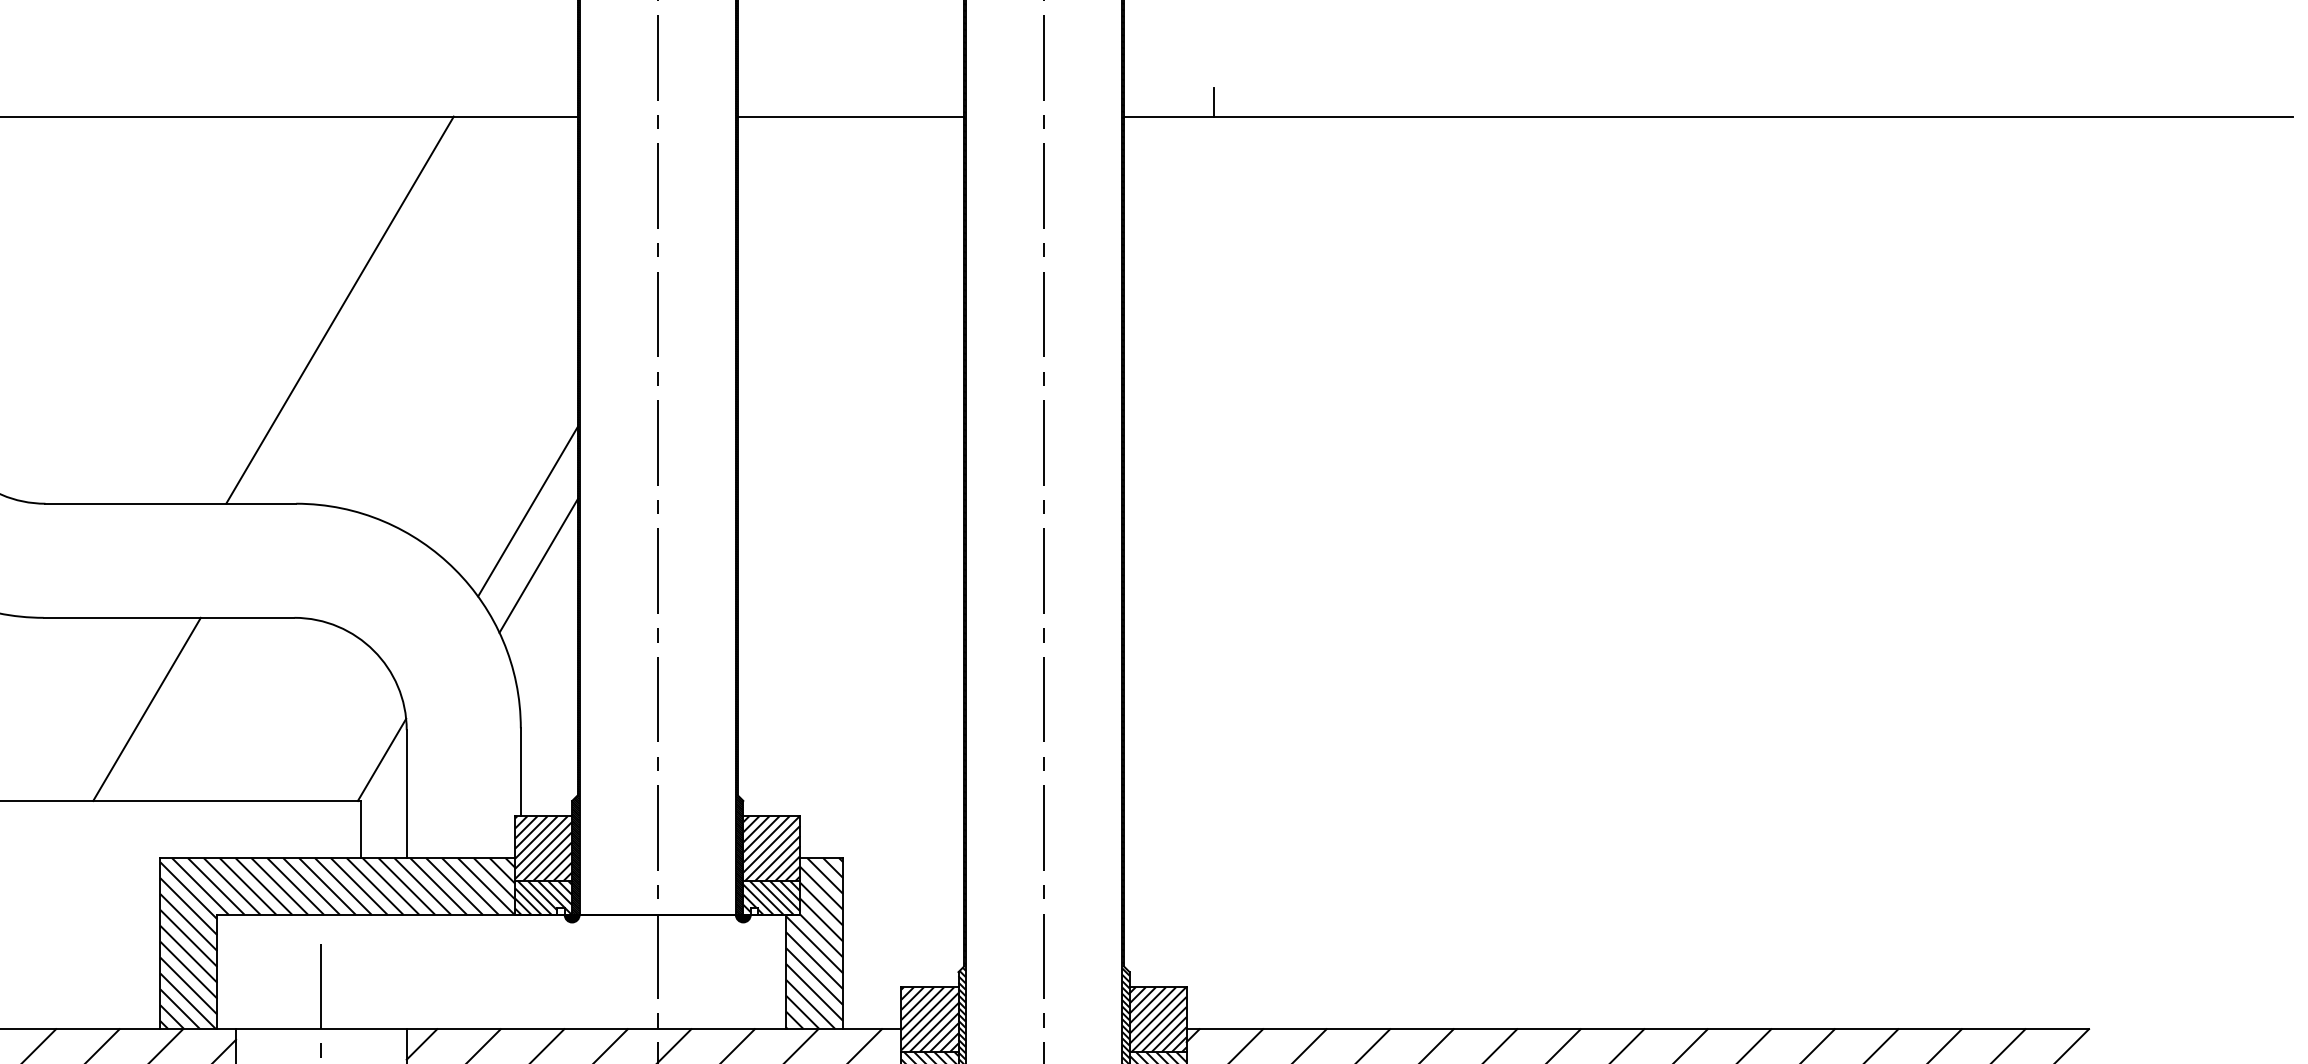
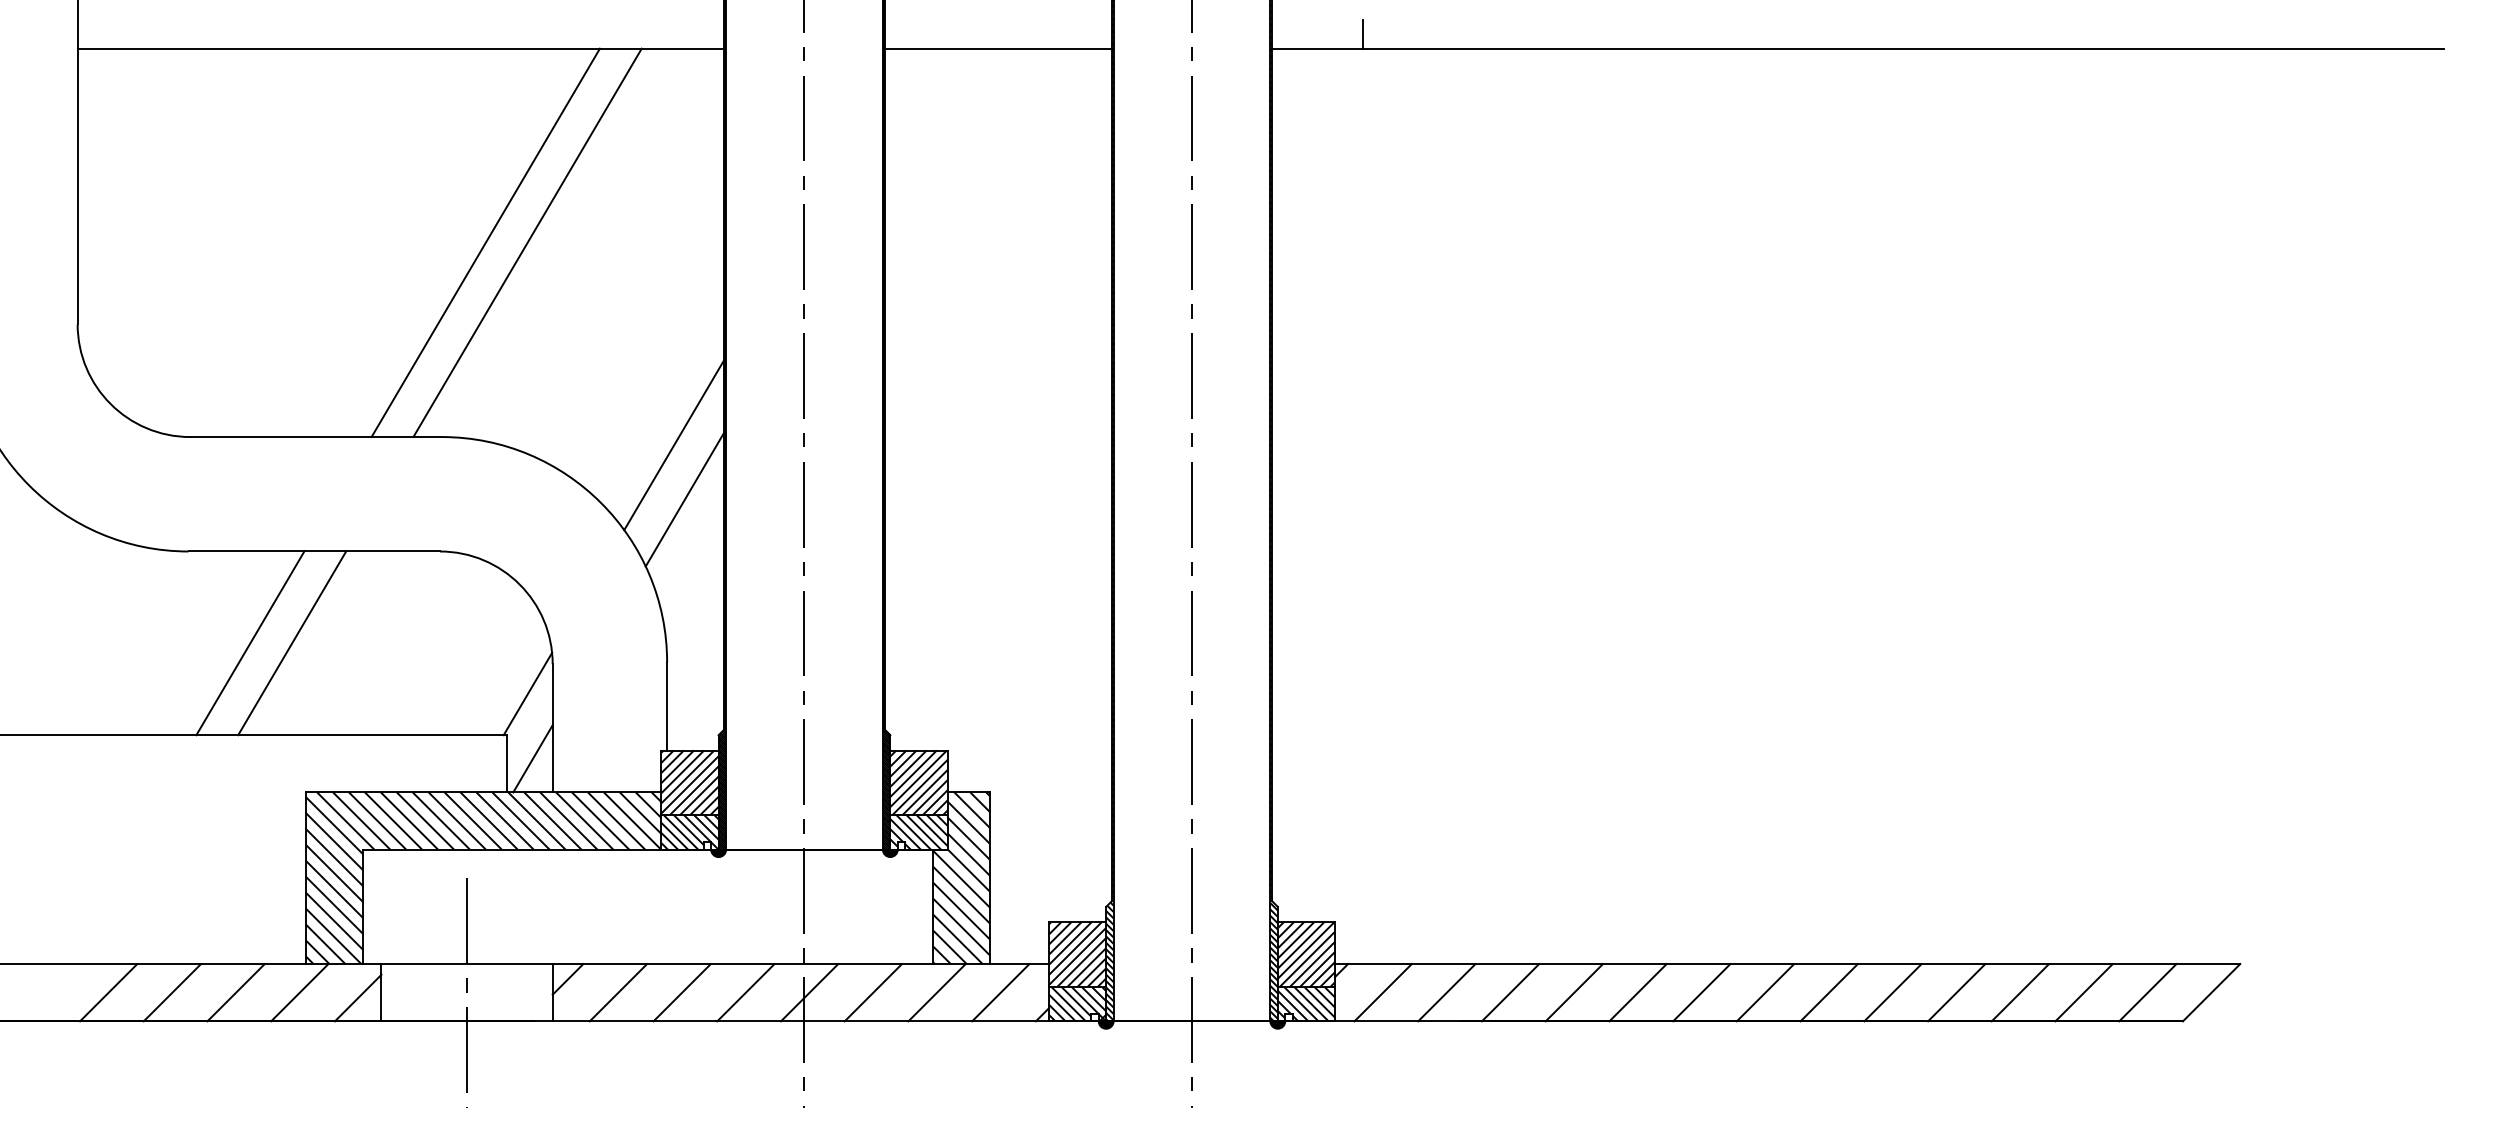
line: (381, 309) -> (527, 242), added
line: (105, 709) -> (250, 643), added
line: (386, 824) -> (532, 758), added

